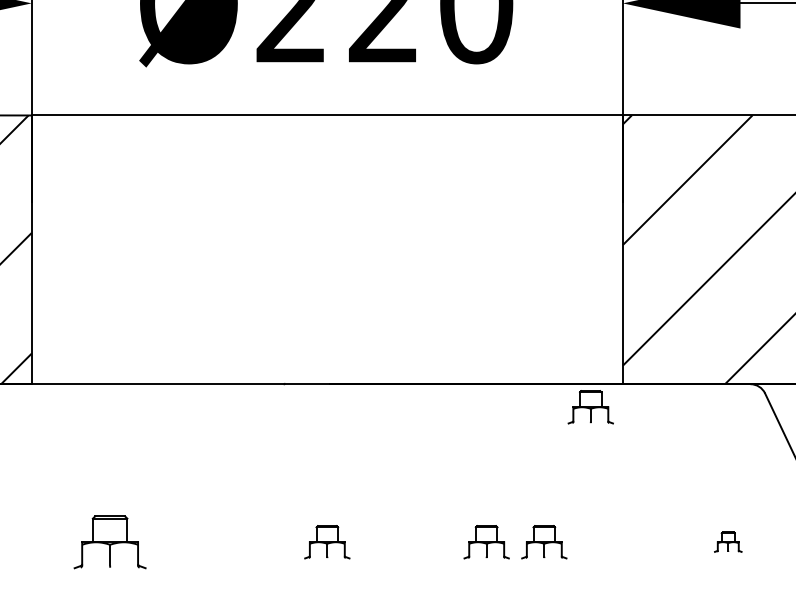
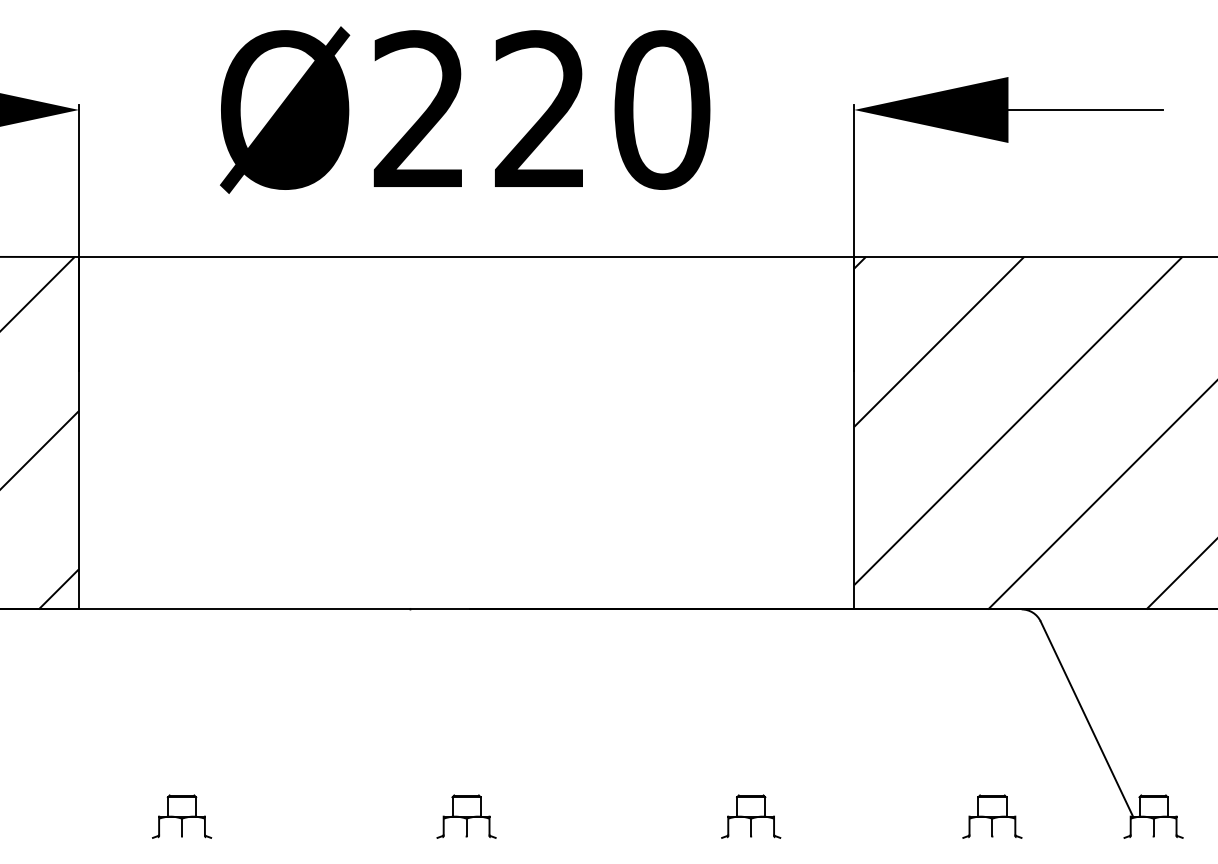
part: (591, 407) -> (812, 639), removed
part: (110, 542) -> (182, 816), size x0.62
part: (486, 542) -> (675, 816), removed
part: (728, 542) -> (992, 816), size x1.67

